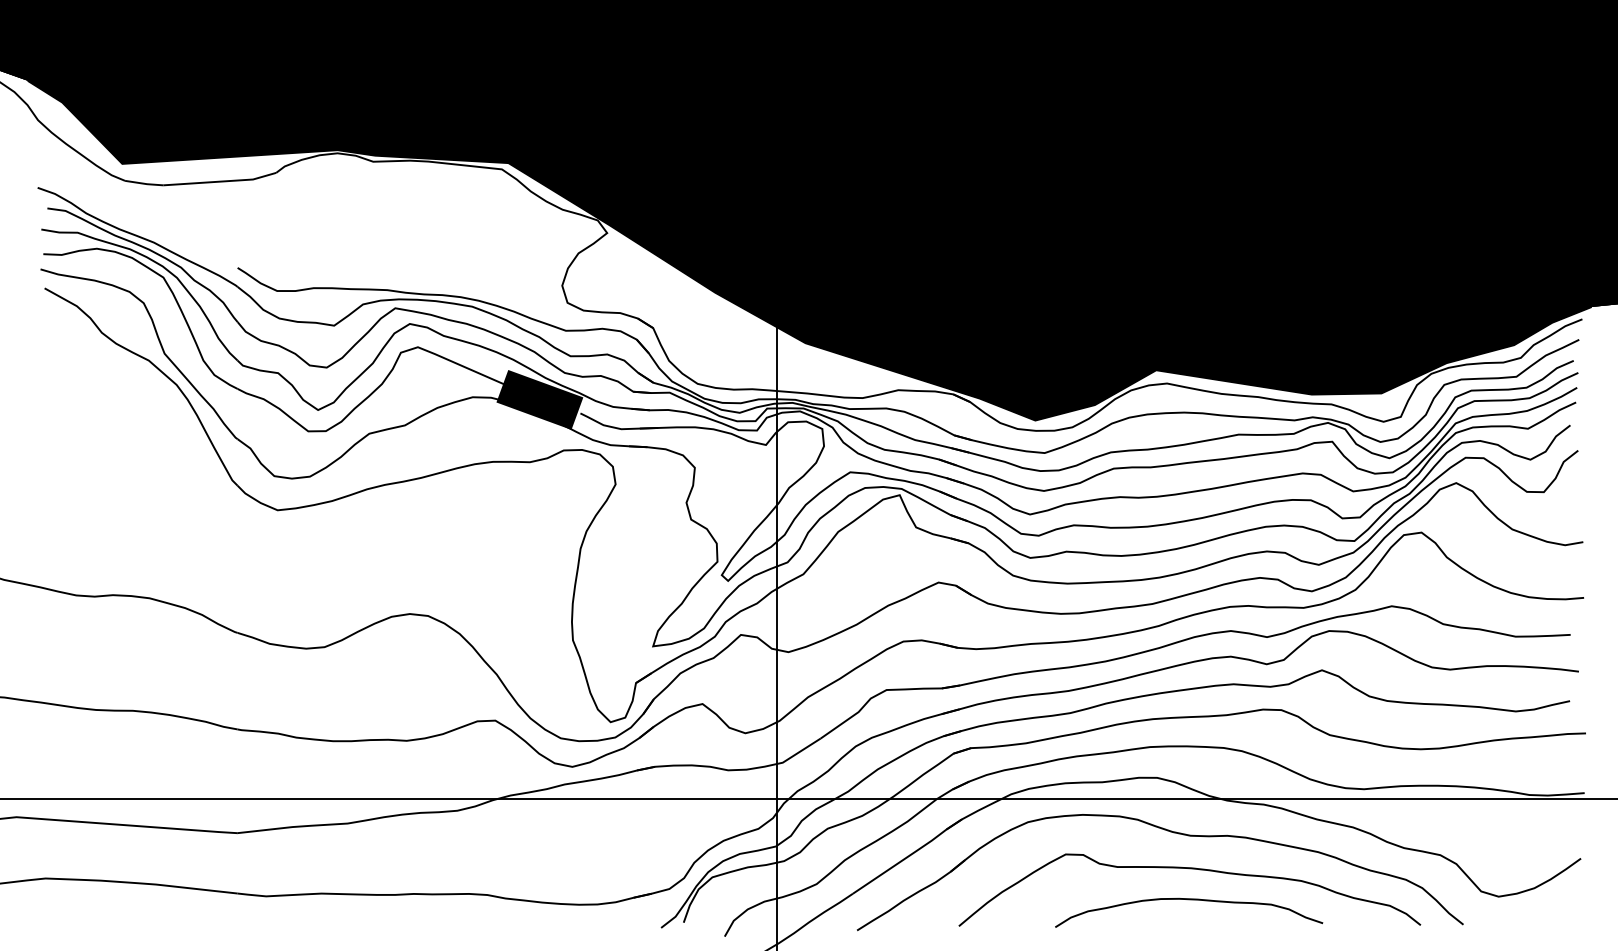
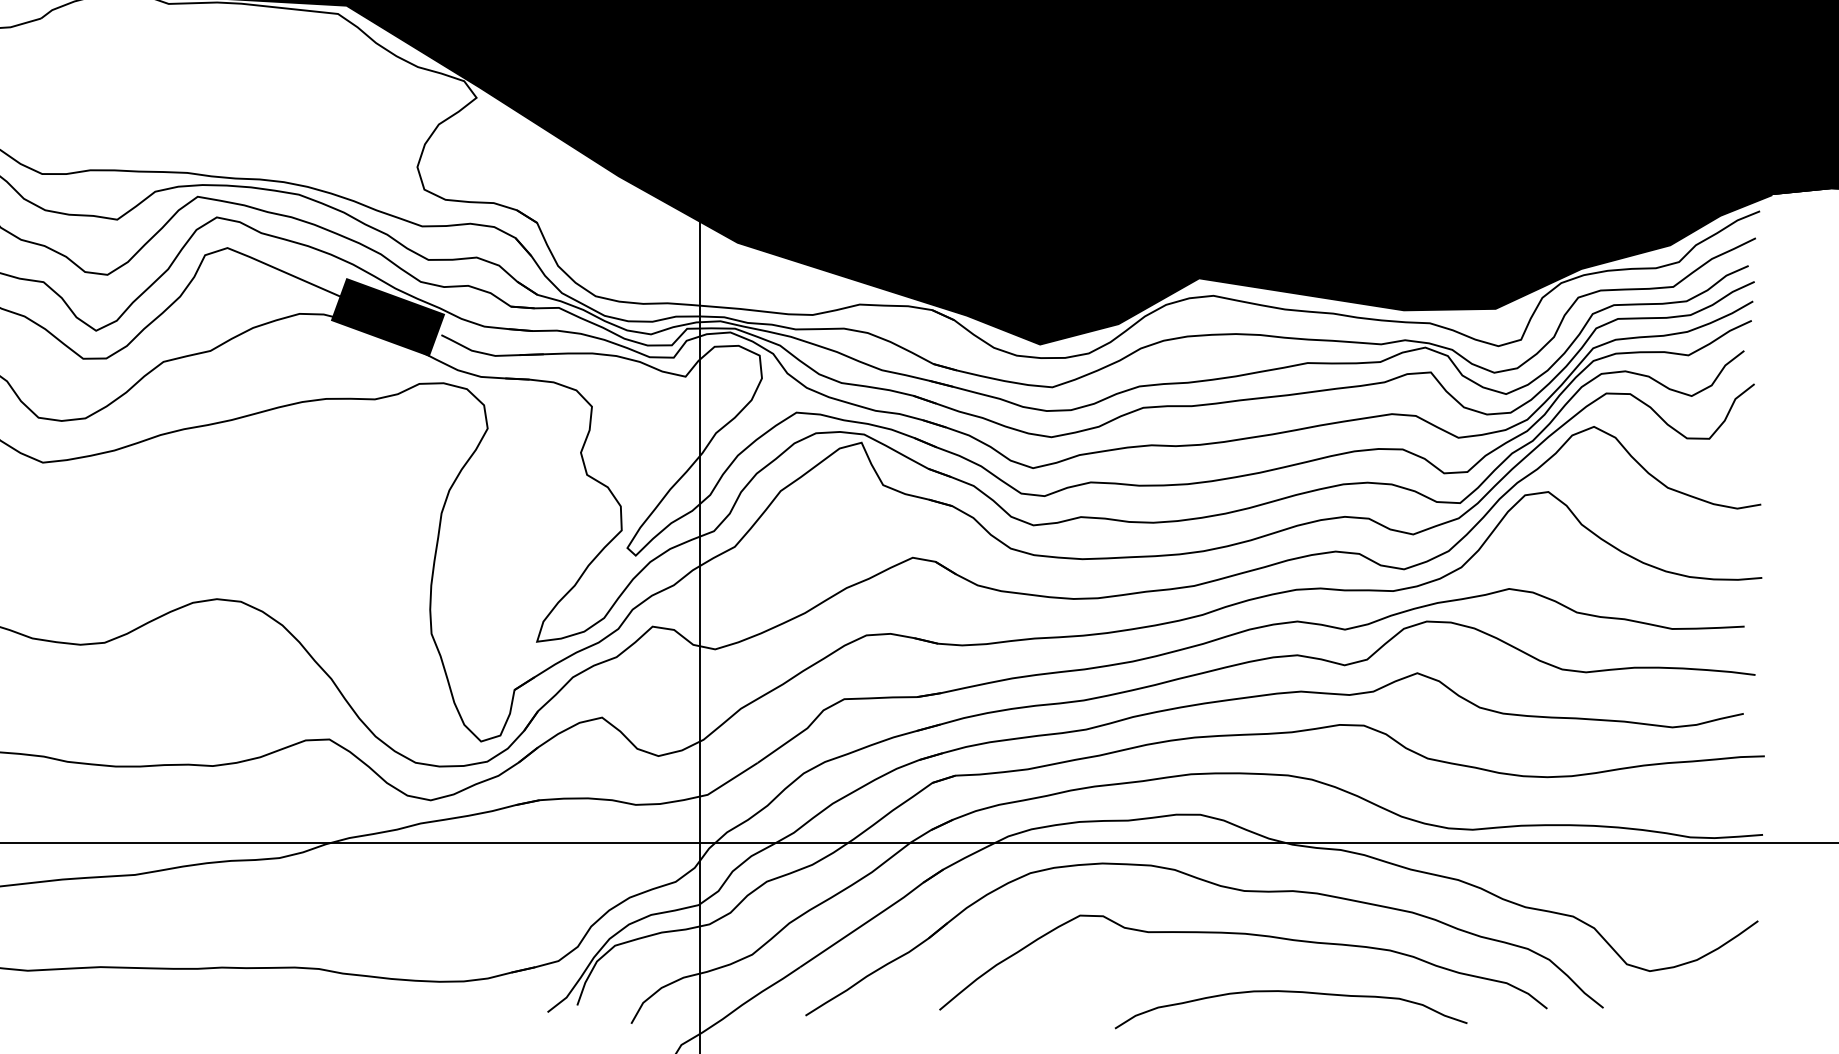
curve: (1189, 900) -> (1291, 993), moved

